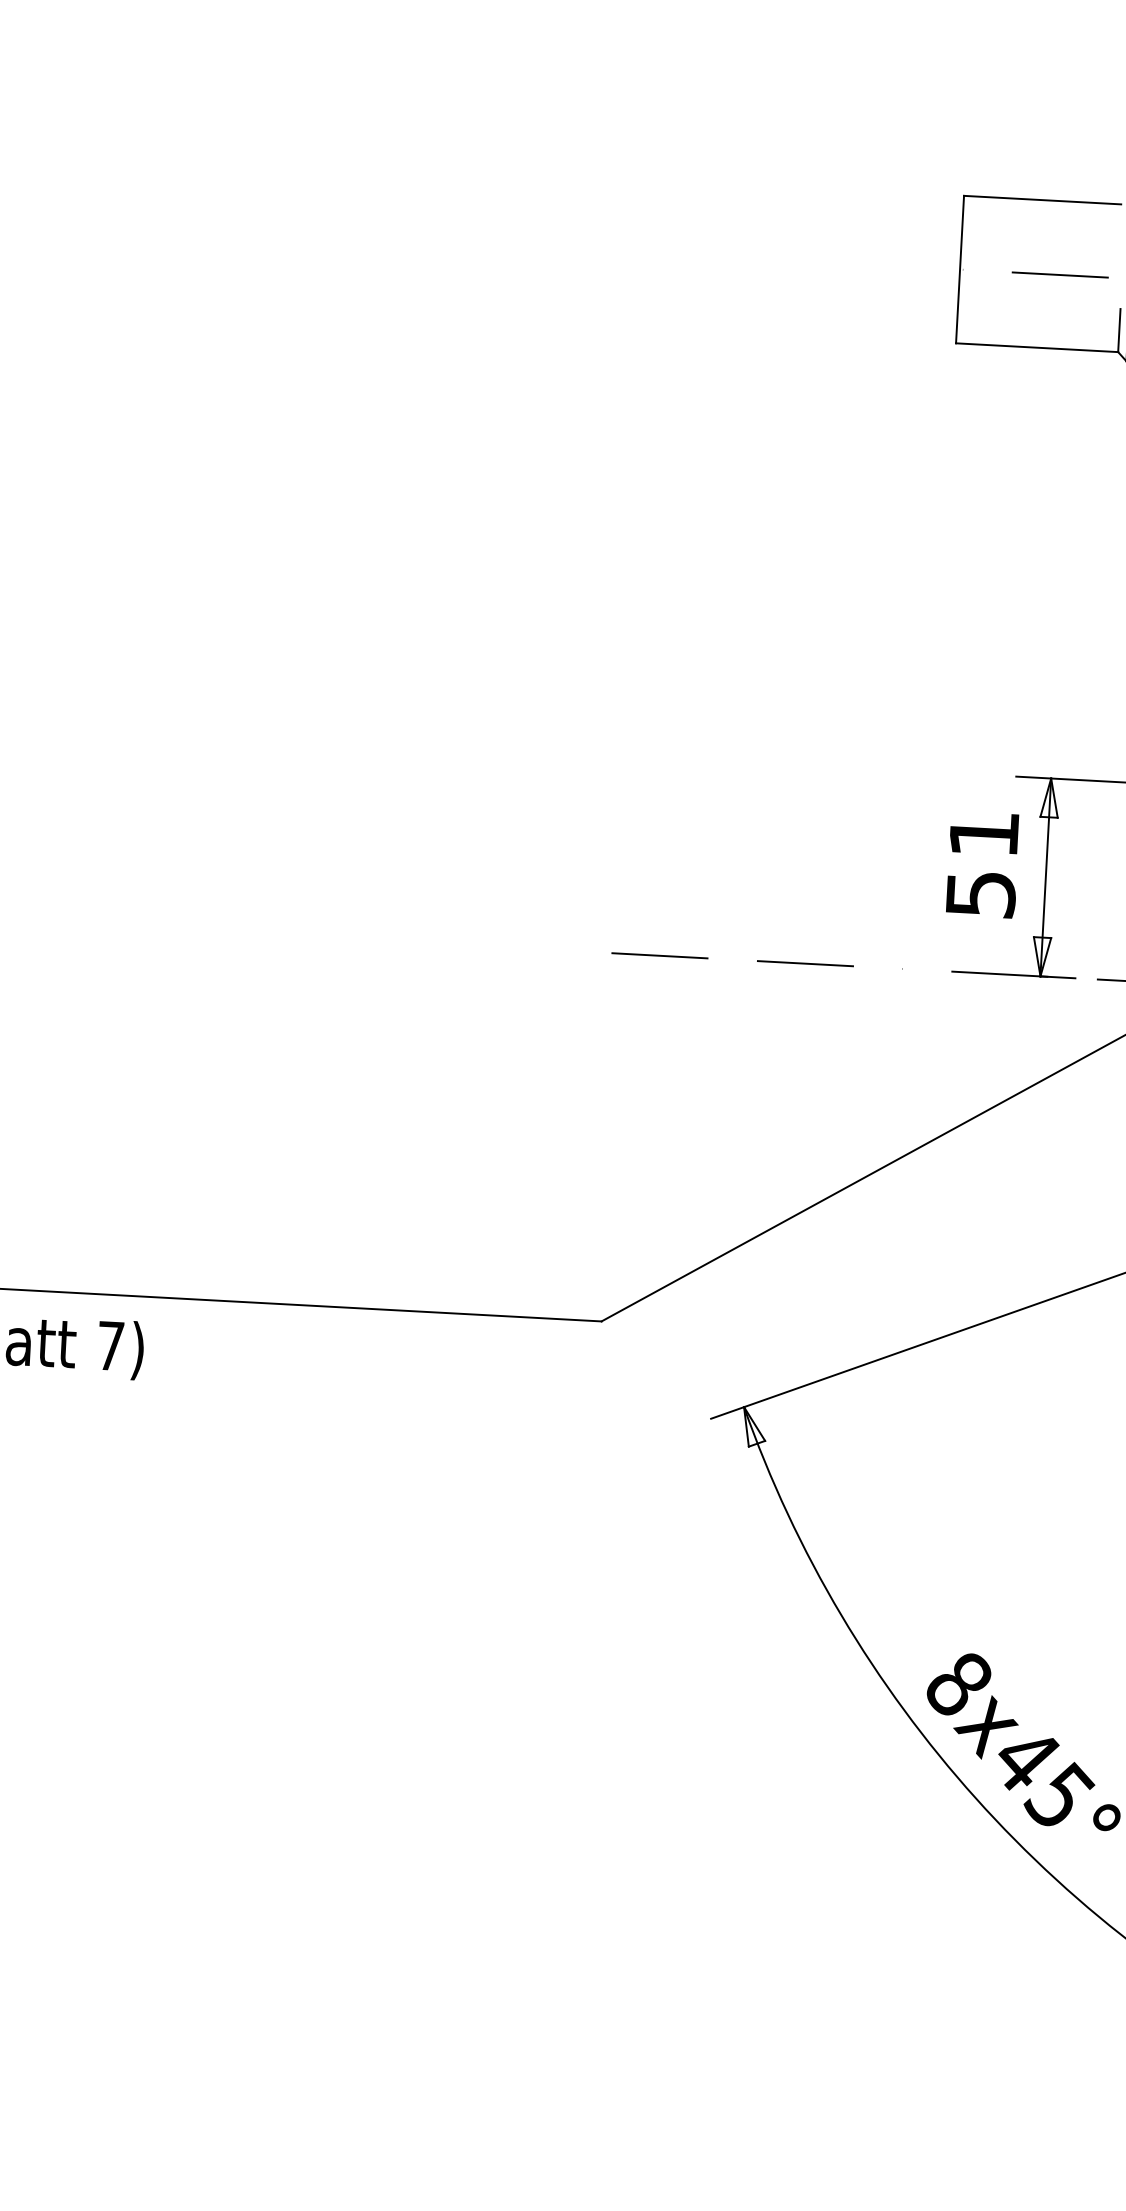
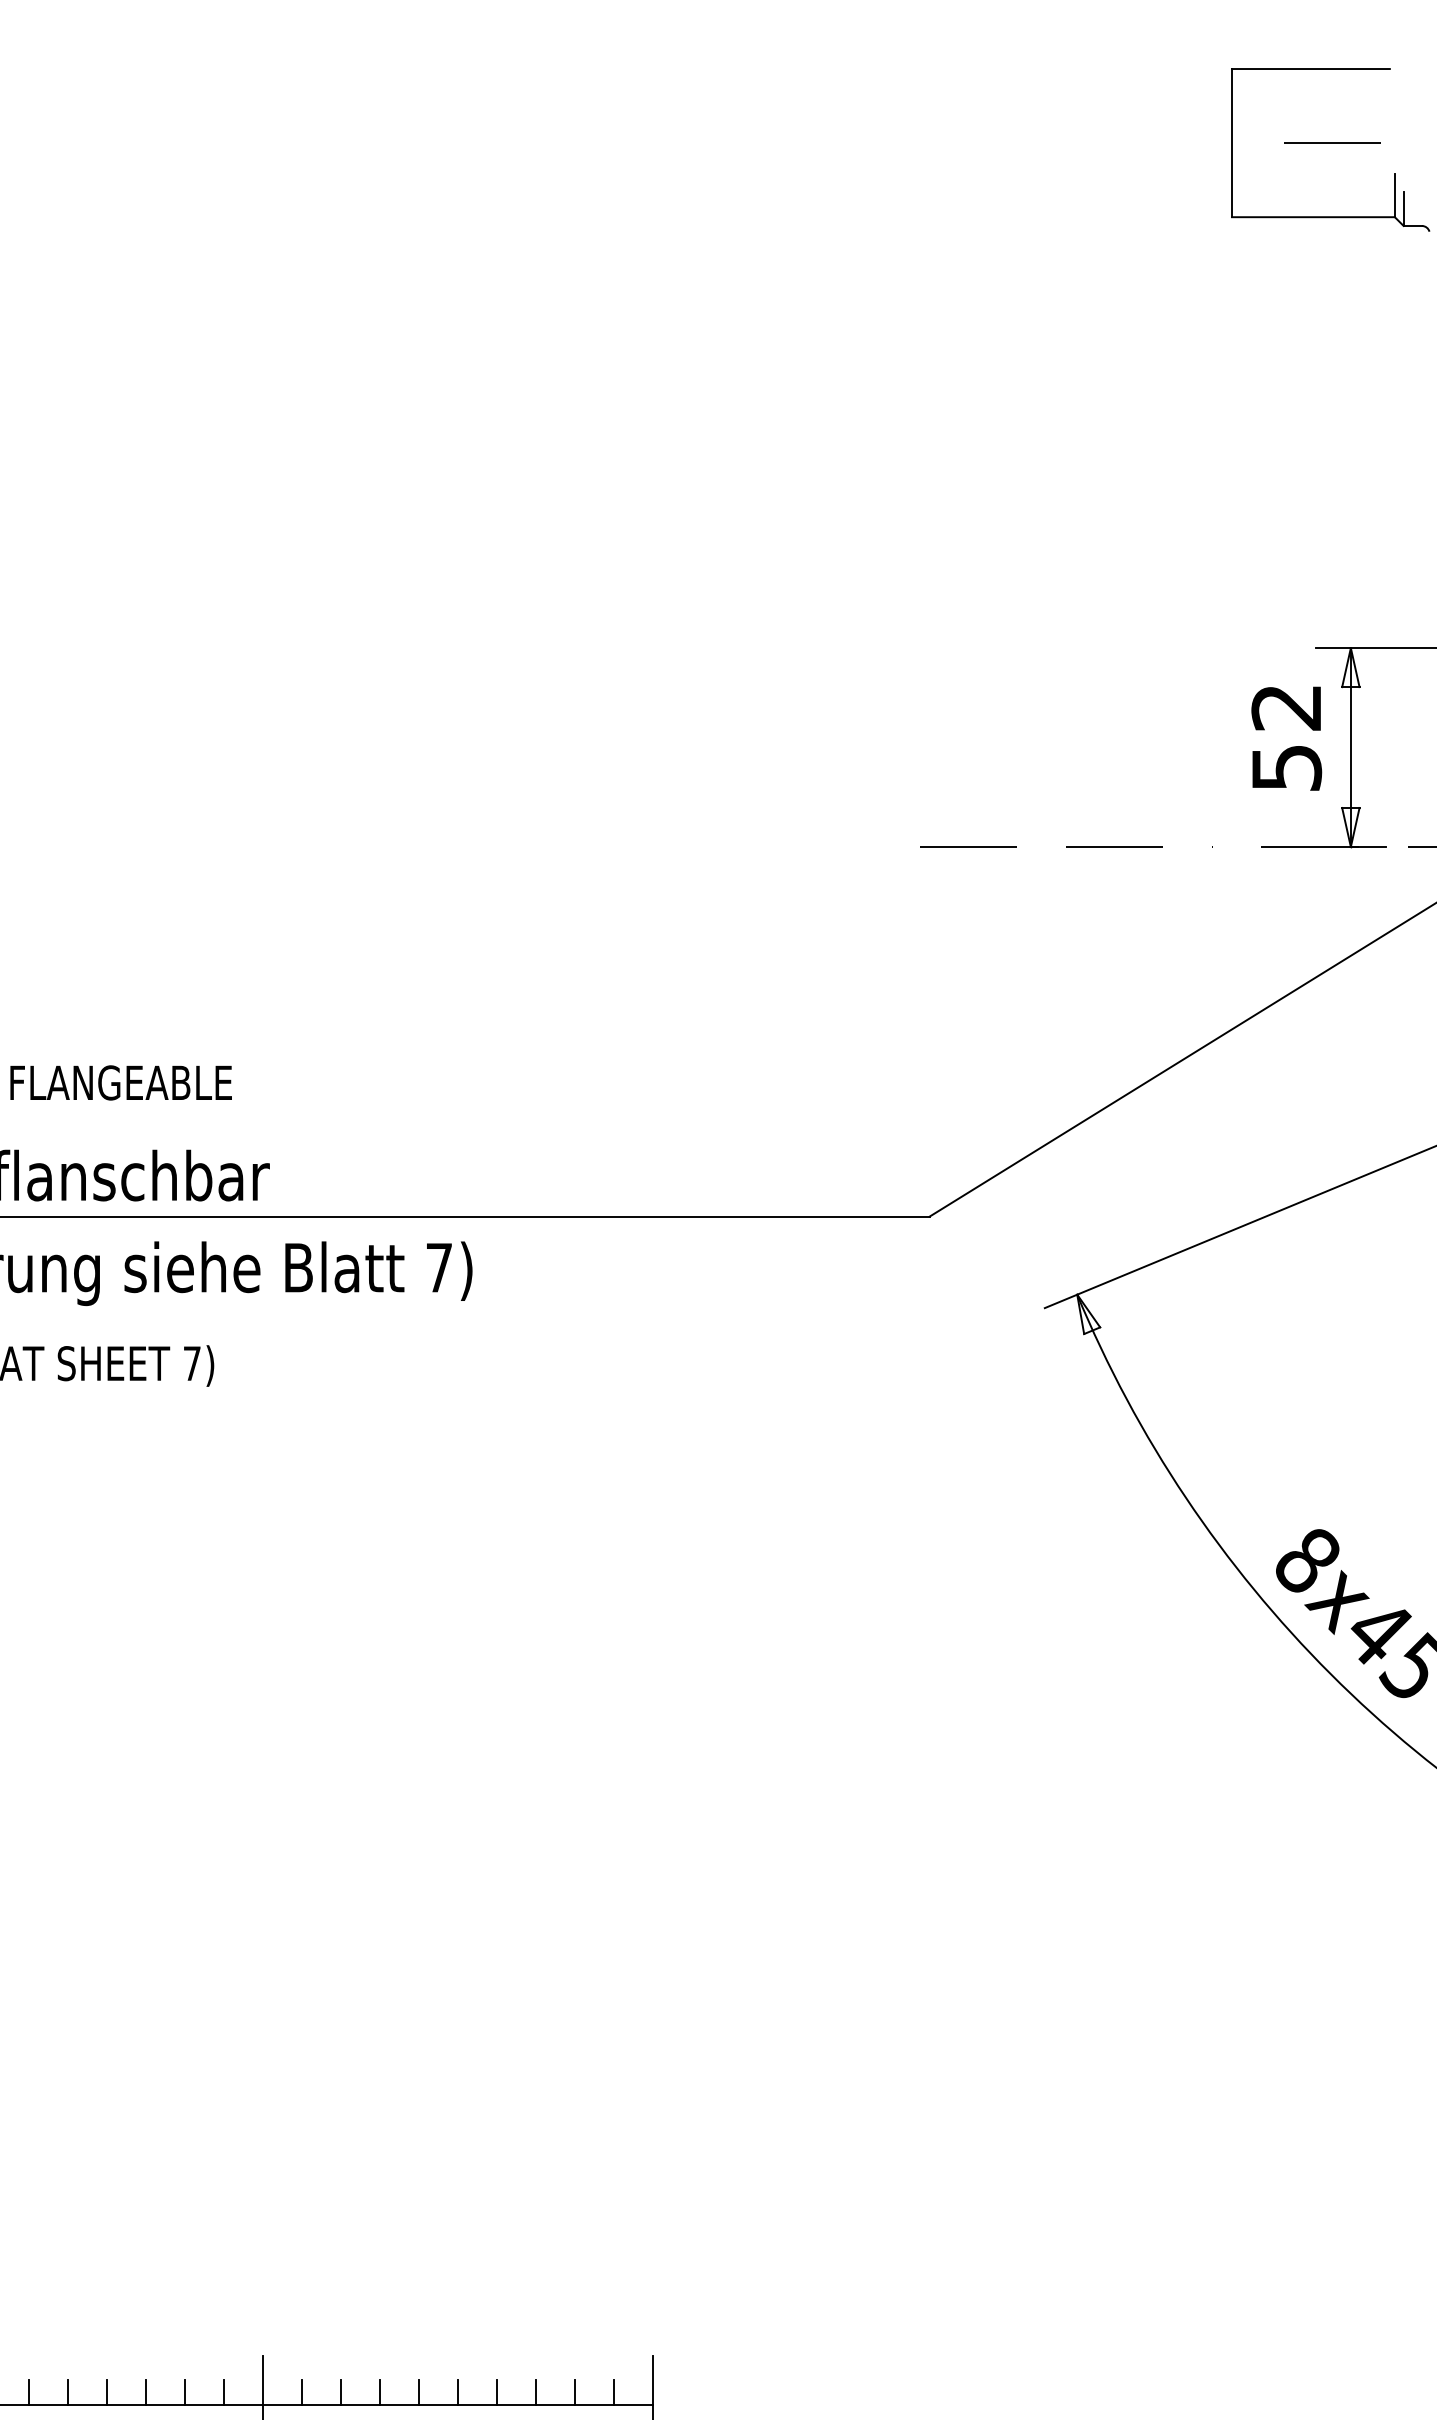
text: (982, 835) -> (1285, 708), 51 -> 52

